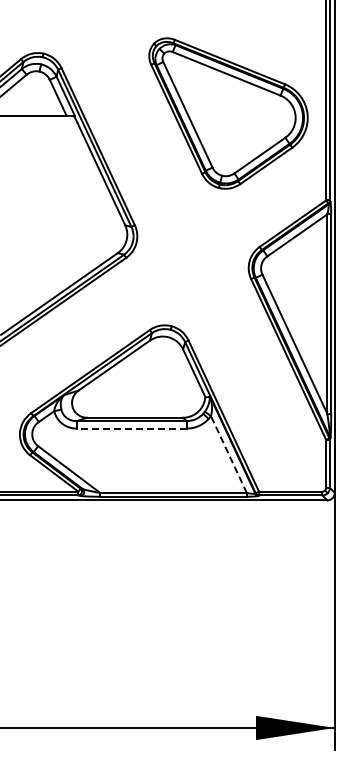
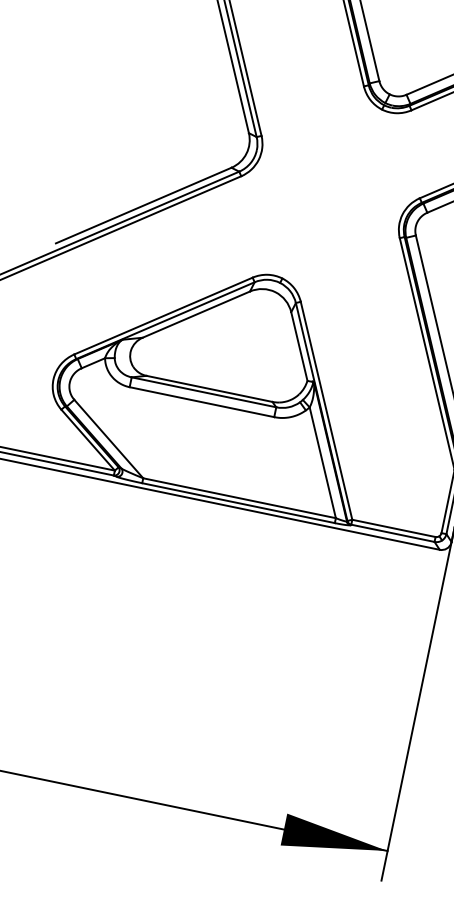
line: (131, 428) -> (201, 402), dashed -> solid
line: (228, 454) -> (322, 462), dashed -> solid

